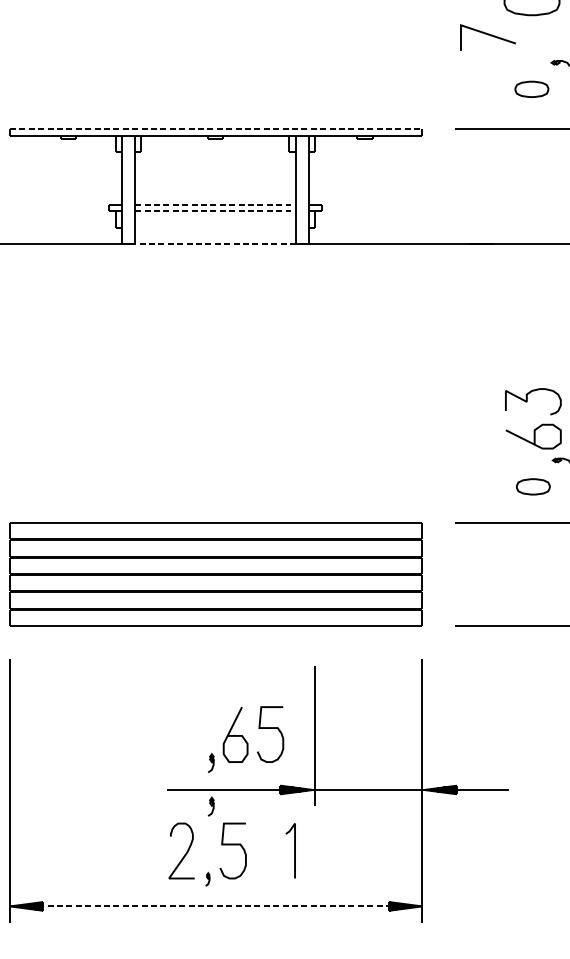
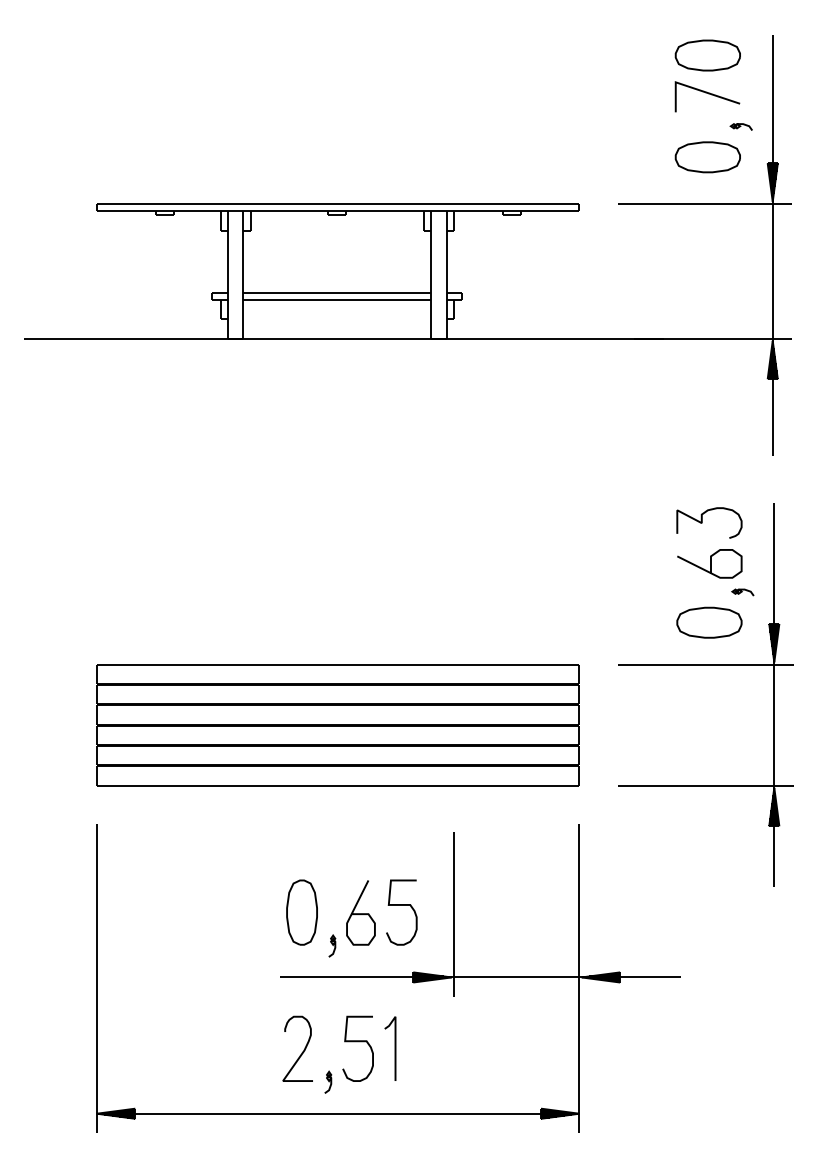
line: (488, 35) -> (708, 94), moved
part: (531, 89) -> (707, 157), size x1.67
line: (216, 129) -> (338, 204), dashed -> solid
line: (215, 204) -> (337, 292), dashed -> solid
line: (215, 211) -> (337, 300), dashed -> solid
line: (221, 244) -> (344, 338), dashed -> solid
part: (533, 486) -> (709, 622), size x1.67
part: (184, 734) -> (301, 912), added
part: (211, 806) -> (332, 996), removed
line: (294, 850) -> (394, 1048), moved
part: (207, 878) -> (328, 1081), size x1.43
line: (216, 906) -> (338, 1113), dashed -> solid

